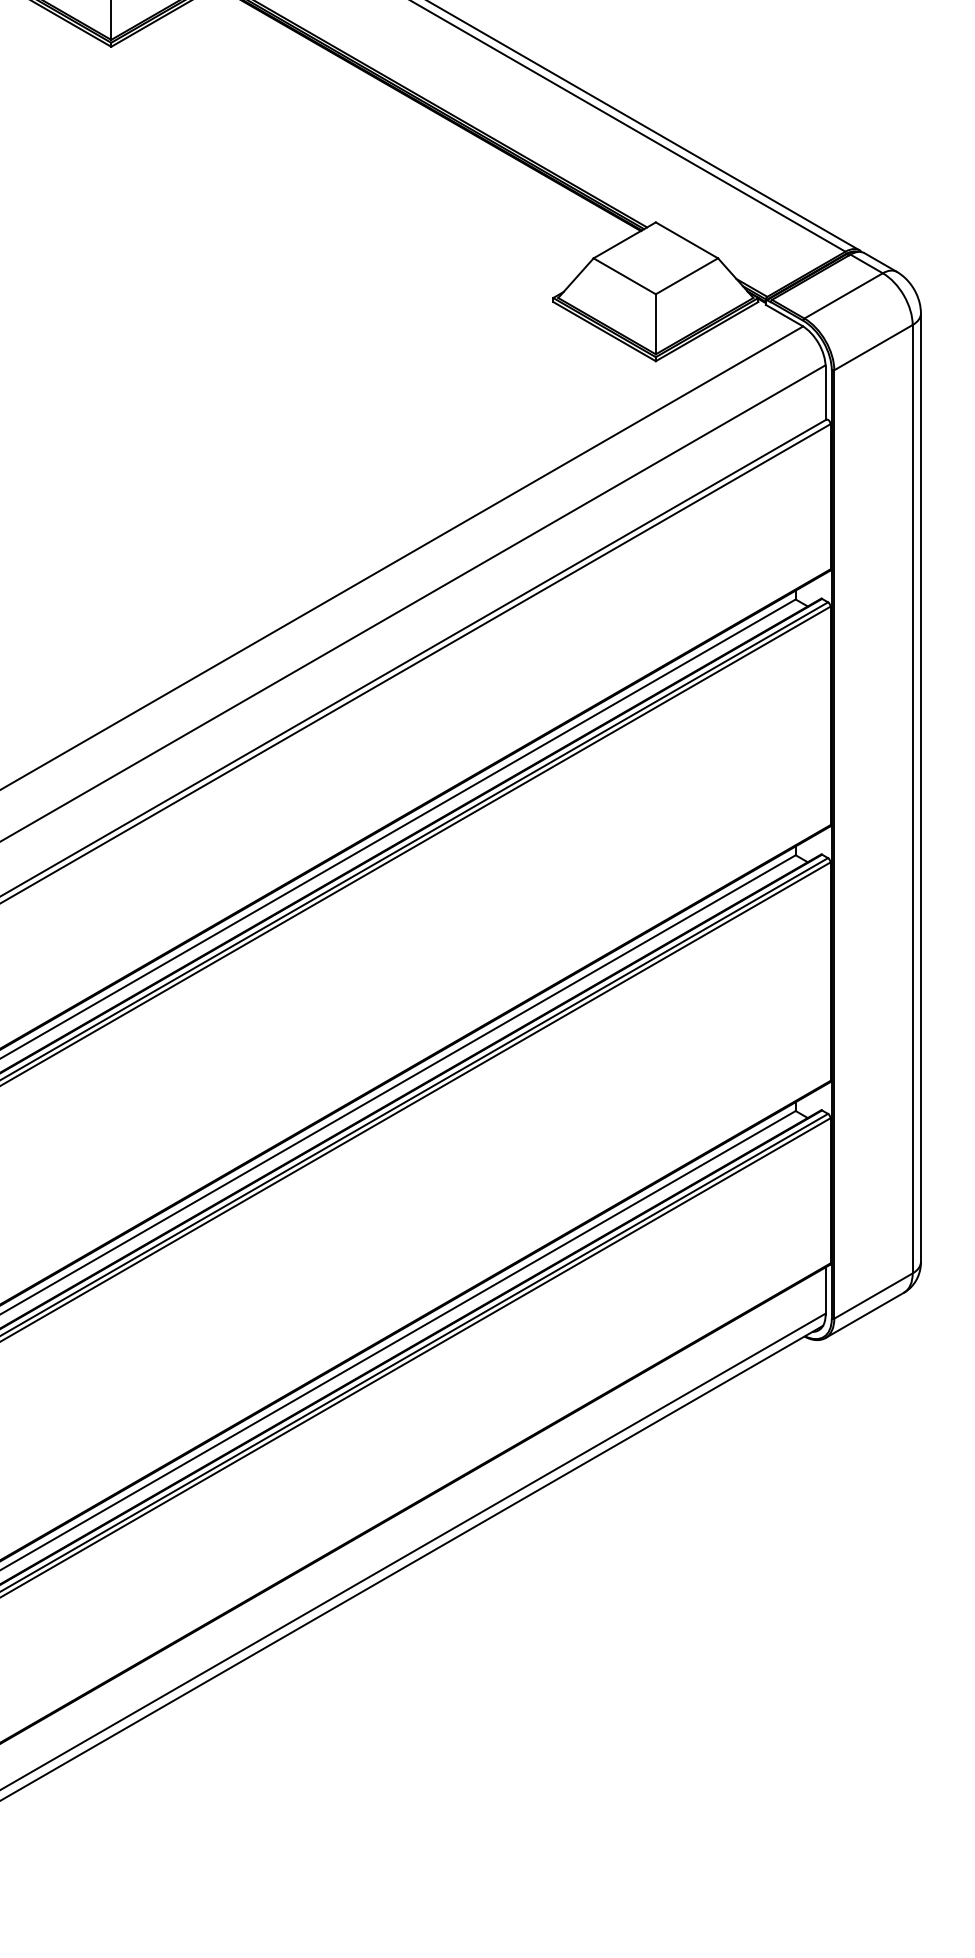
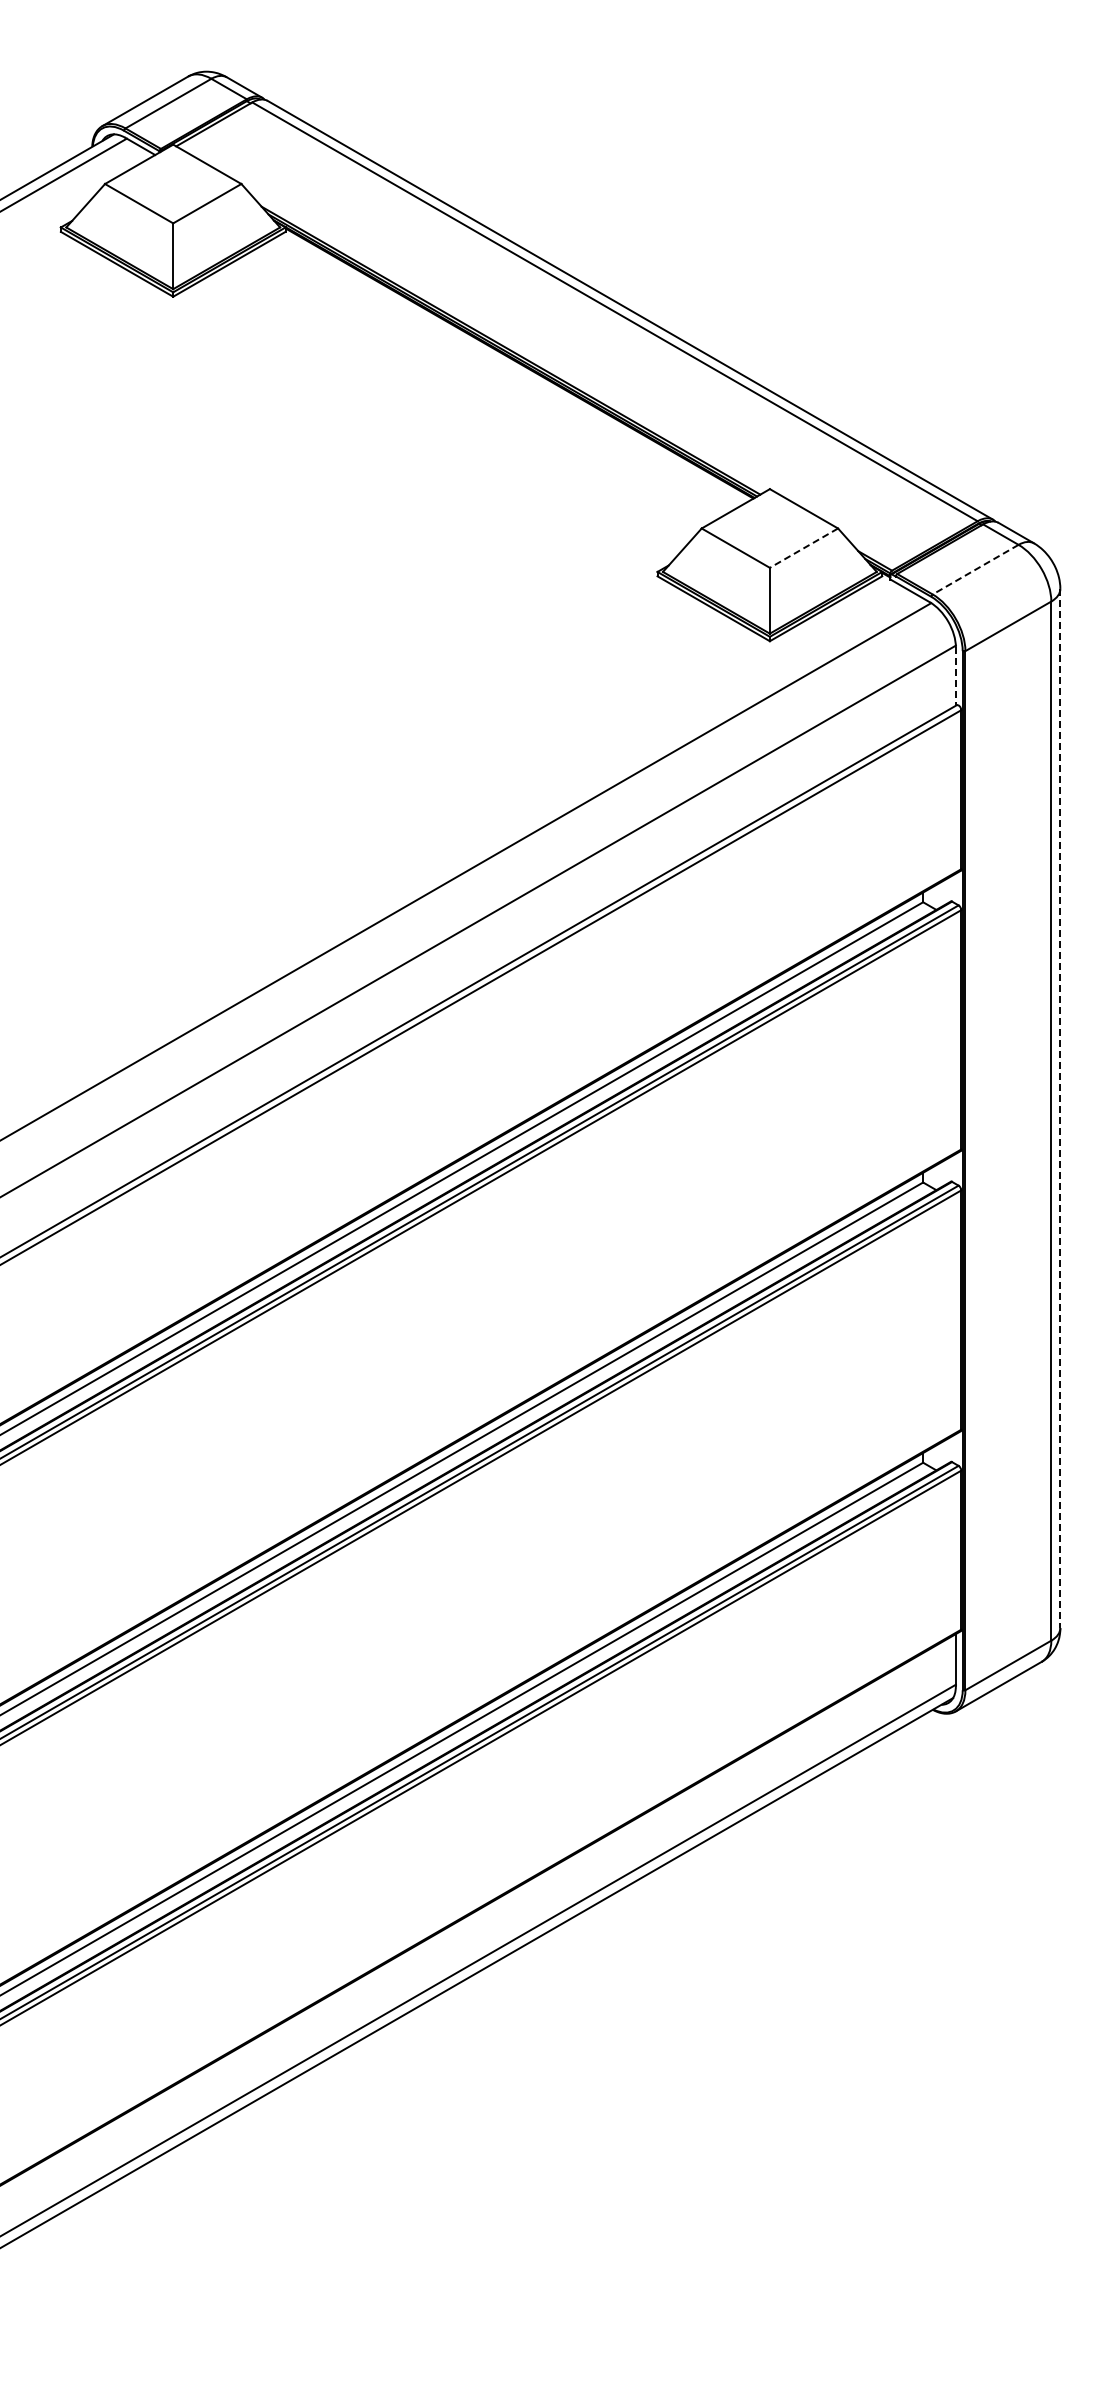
line: (686, 276) -> (803, 548), solid -> dashed
line: (843, 295) -> (975, 569), solid -> dashed
line: (825, 393) -> (955, 676), solid -> dashed
line: (921, 787) -> (1060, 1108), solid -> dashed

